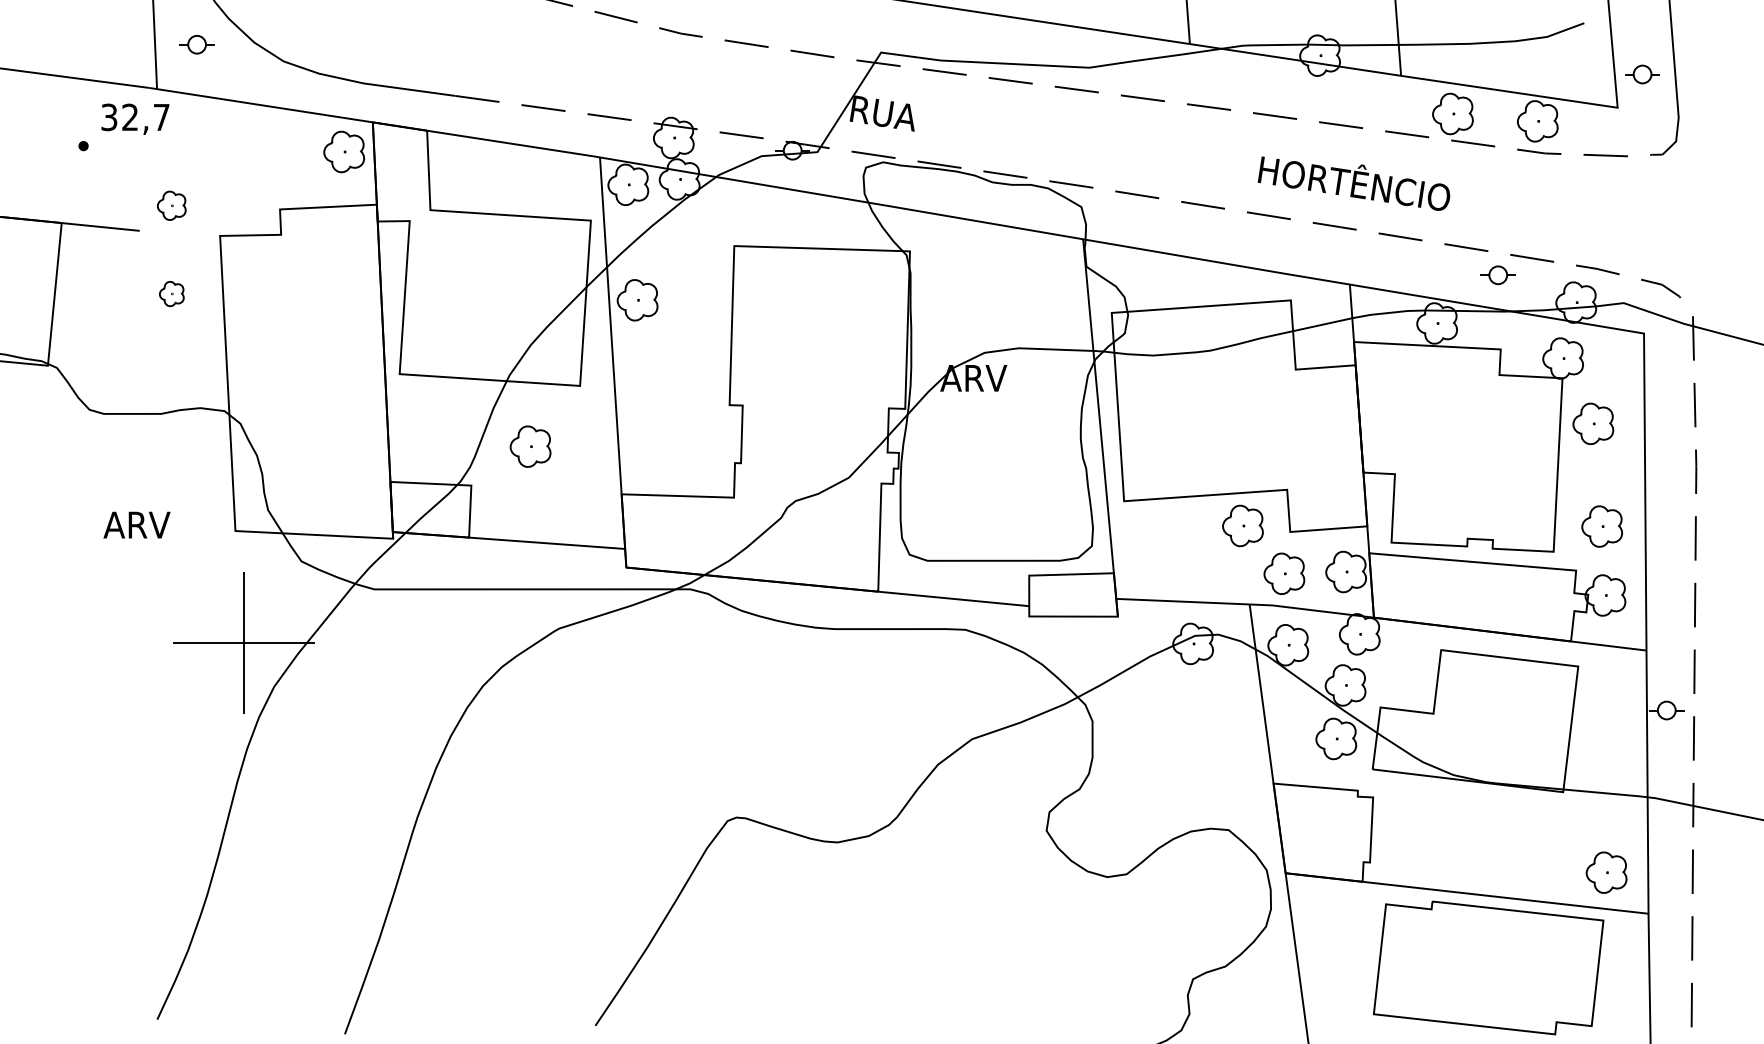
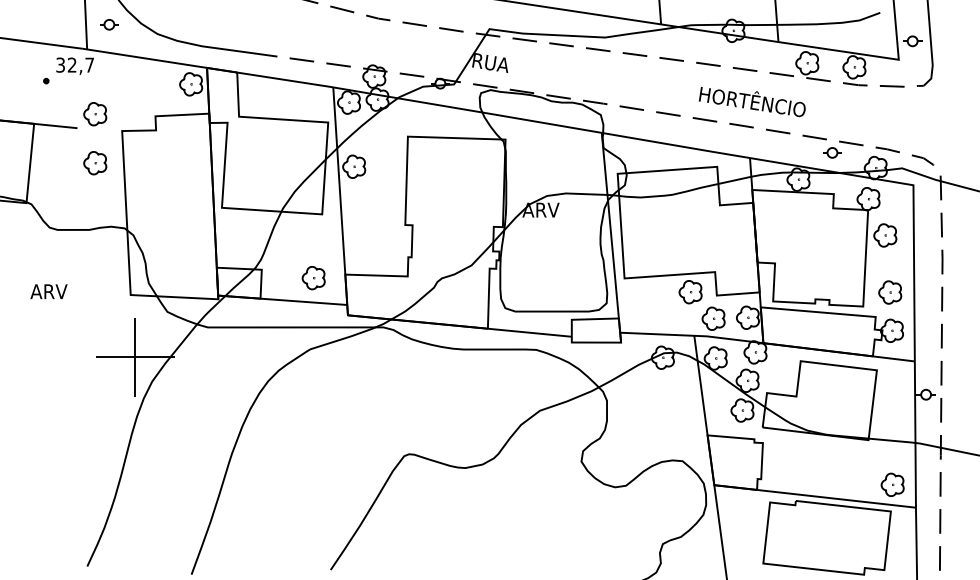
part: (172, 206) -> (95, 114), size x1.43
part: (172, 294) -> (95, 163), size x1.67
part: (530, 447) -> (313, 278), moved
text: (136, 524) -> (48, 291), moved

